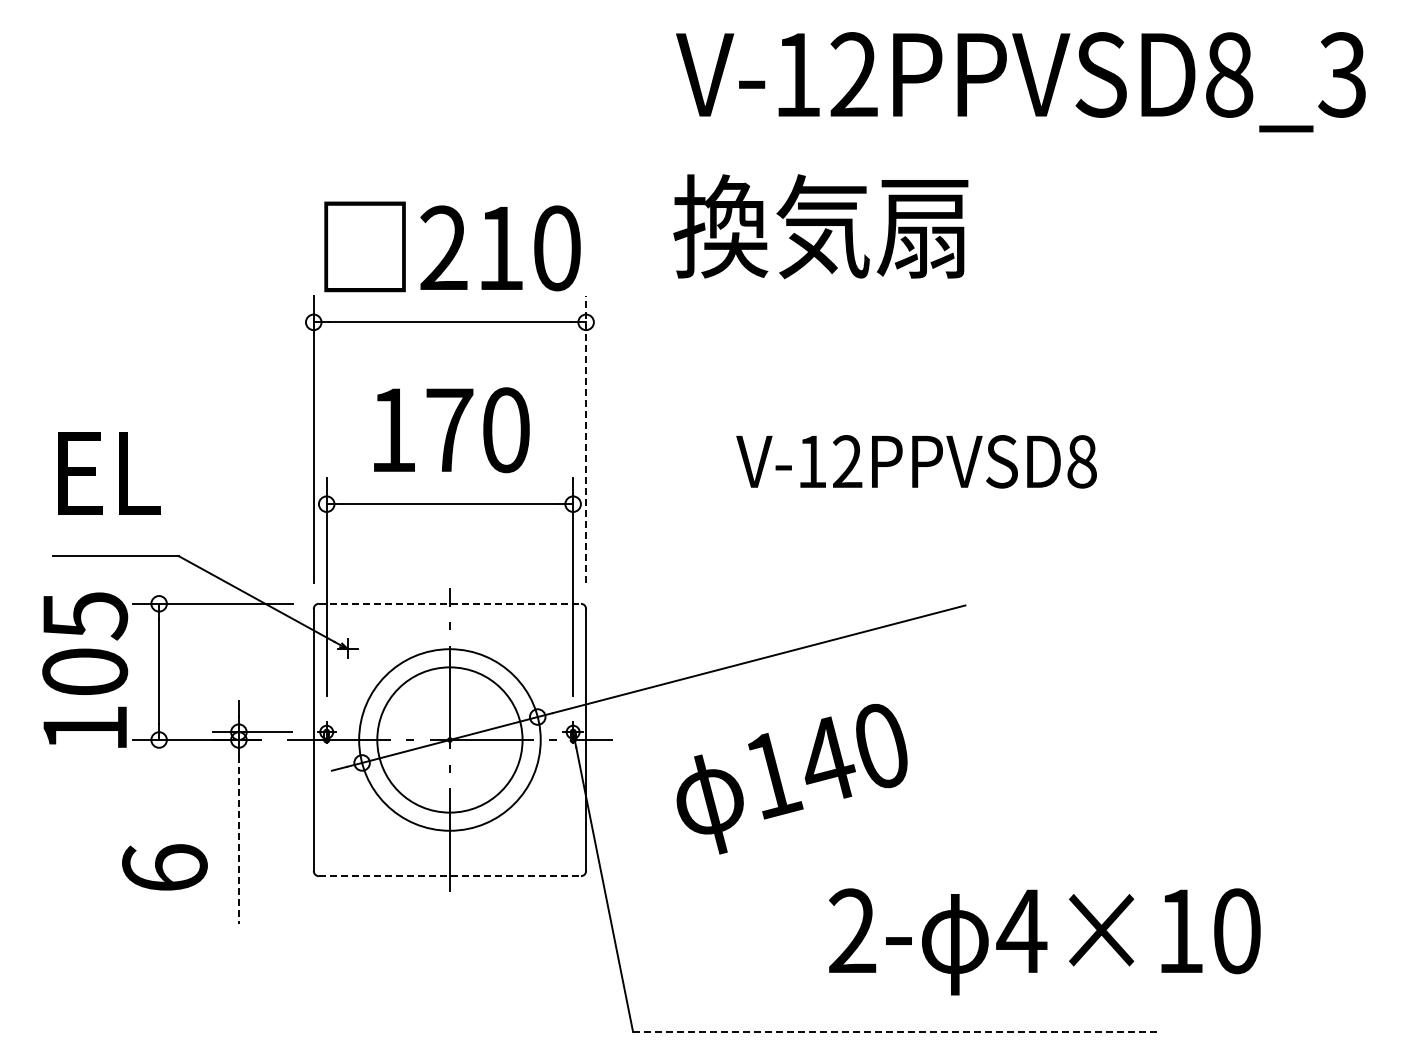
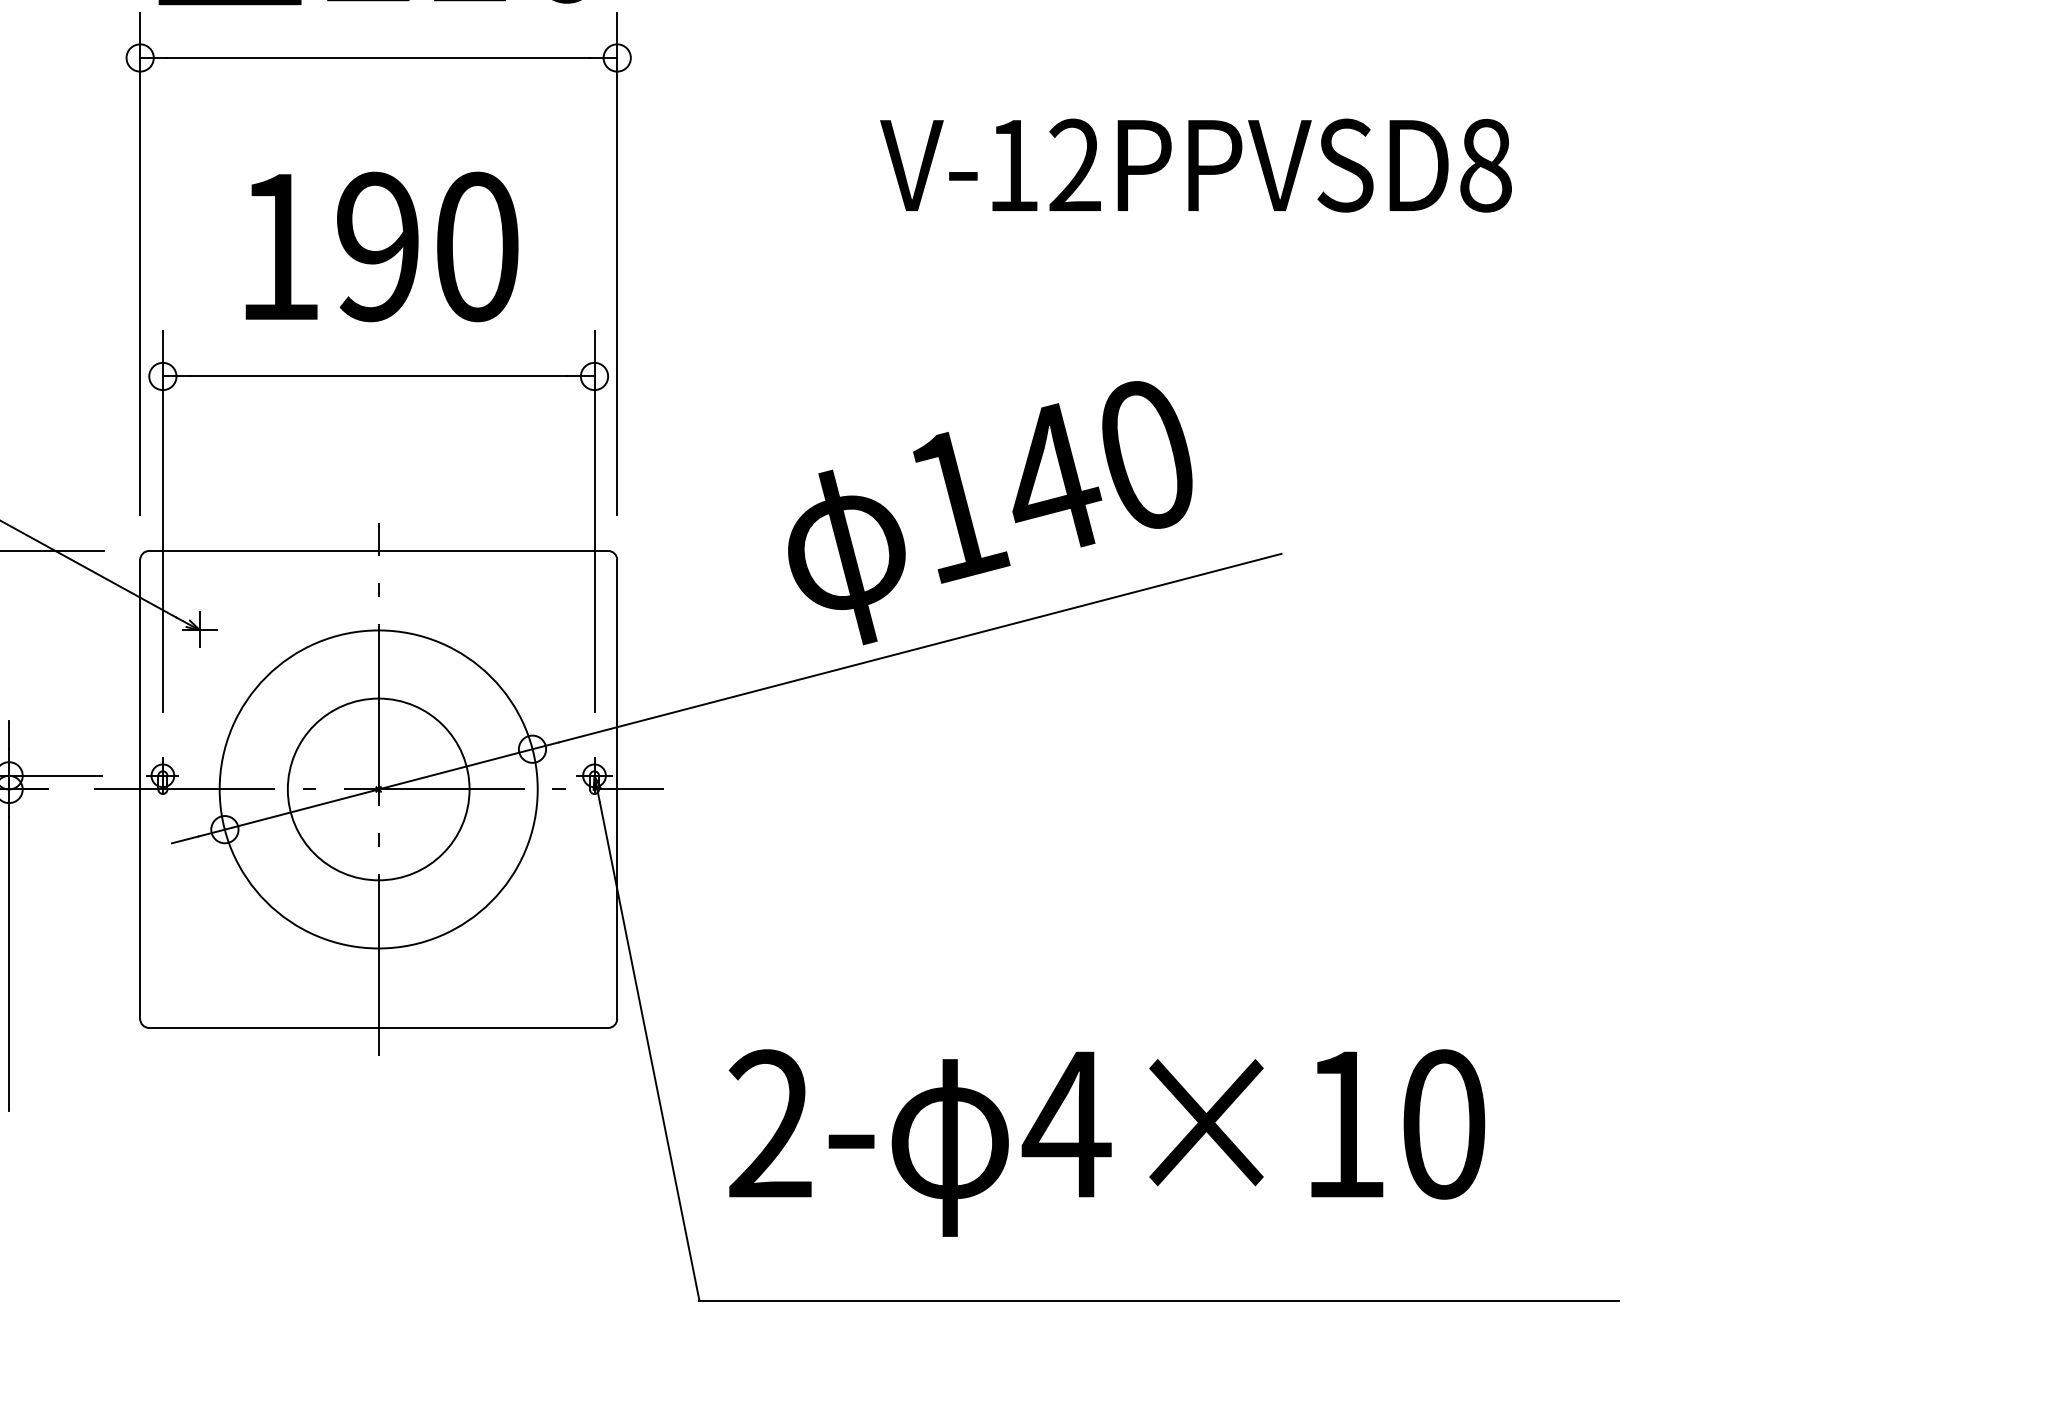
text: (449, 430) -> (377, 247), 170 -> 190
line: (586, 439) -> (617, 263), dashed -> solid
text: (916, 461) -> (1195, 165), moved
line: (450, 603) -> (379, 550), dashed -> solid
circle: (449, 739) -> (377, 788), size x0.71
text: (791, 779) -> (989, 513), moved
line: (238, 840) -> (8, 965), dashed -> solid
line: (450, 876) -> (379, 1028), dashed -> solid
text: (1044, 941) -> (1106, 1142), moved
line: (895, 1031) -> (1159, 1299), dashed -> solid

